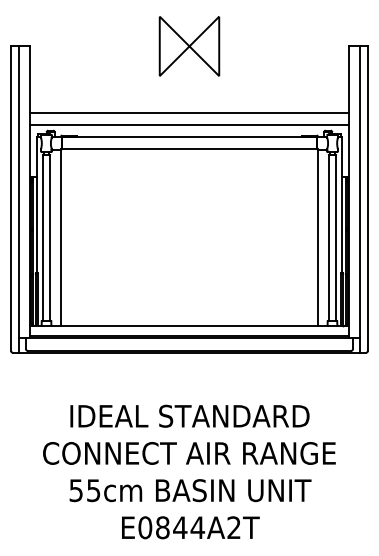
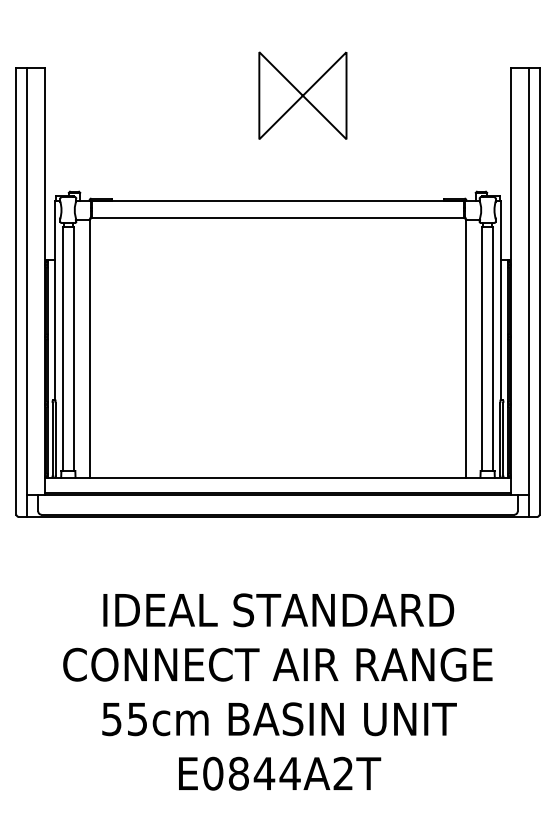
part: (189, 46) -> (302, 95), moved
line: (189, 113) -> (278, 166), removed
line: (189, 125) -> (278, 183), removed

